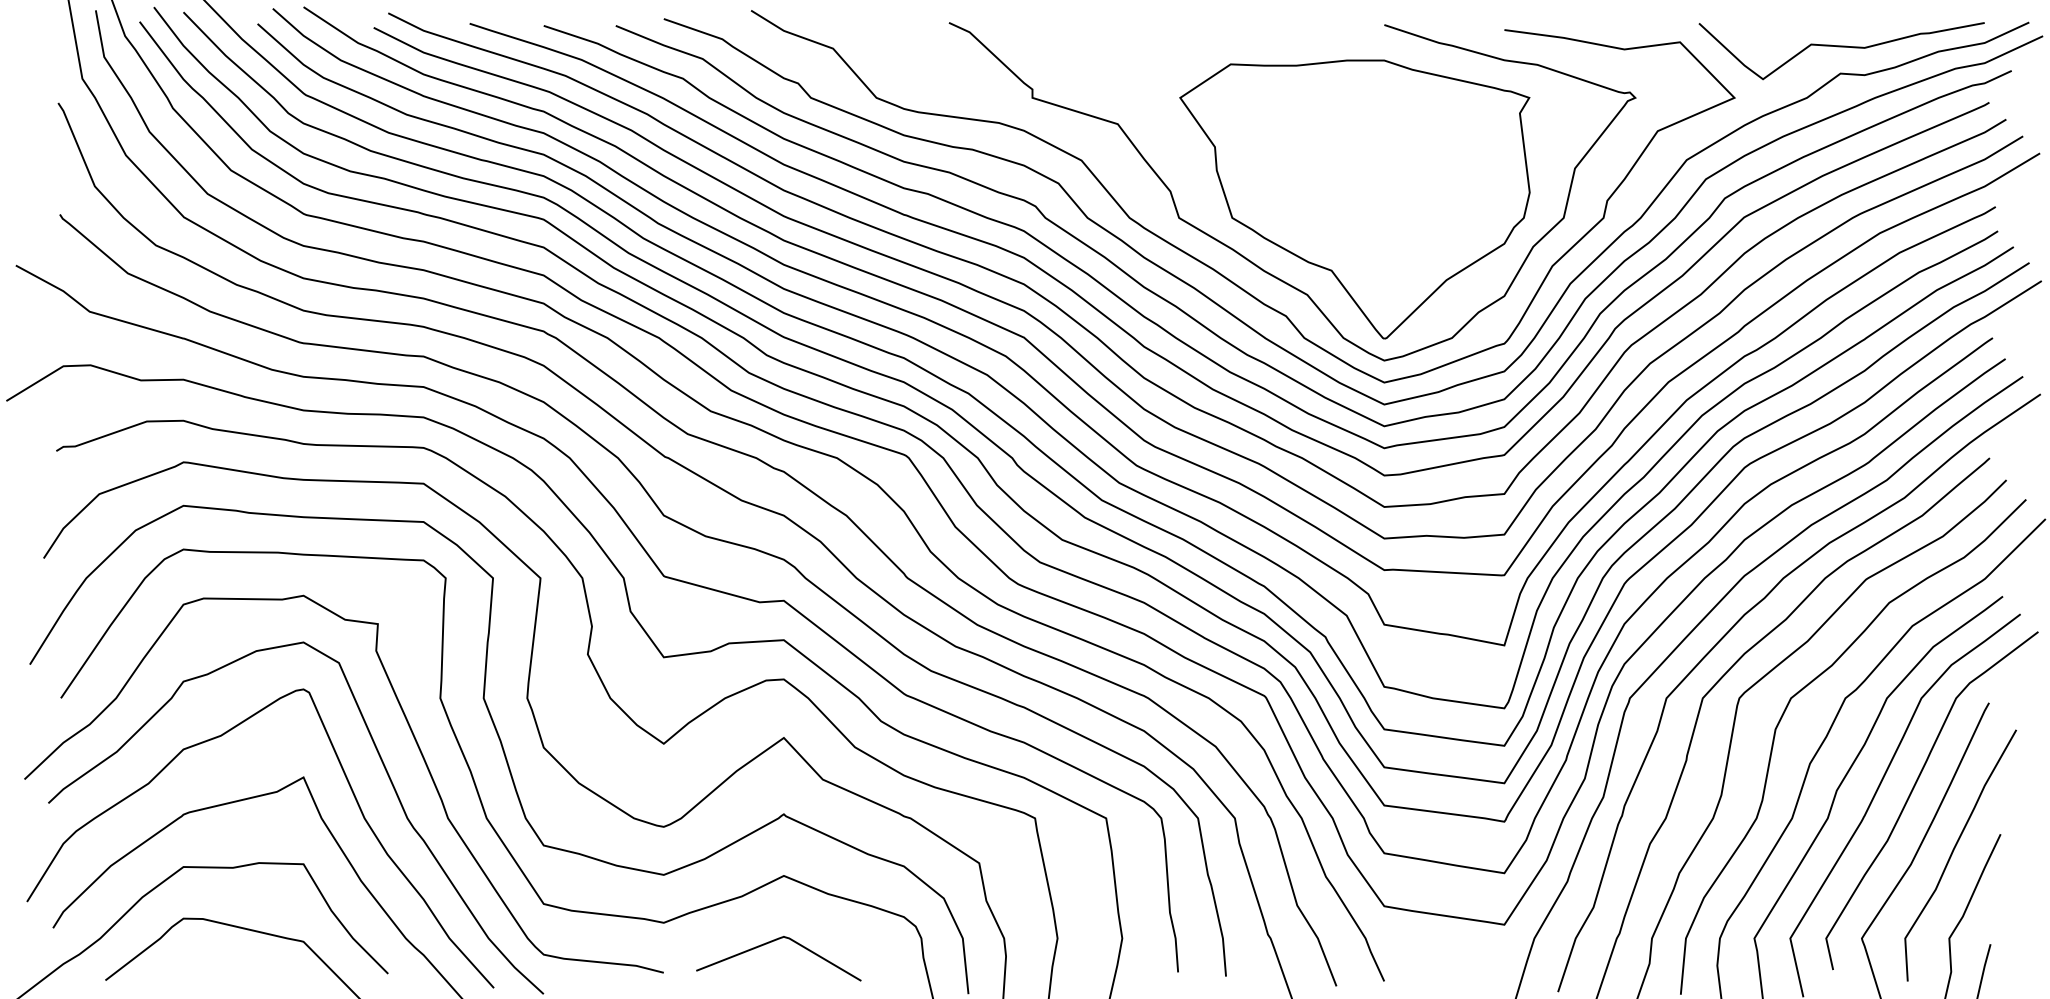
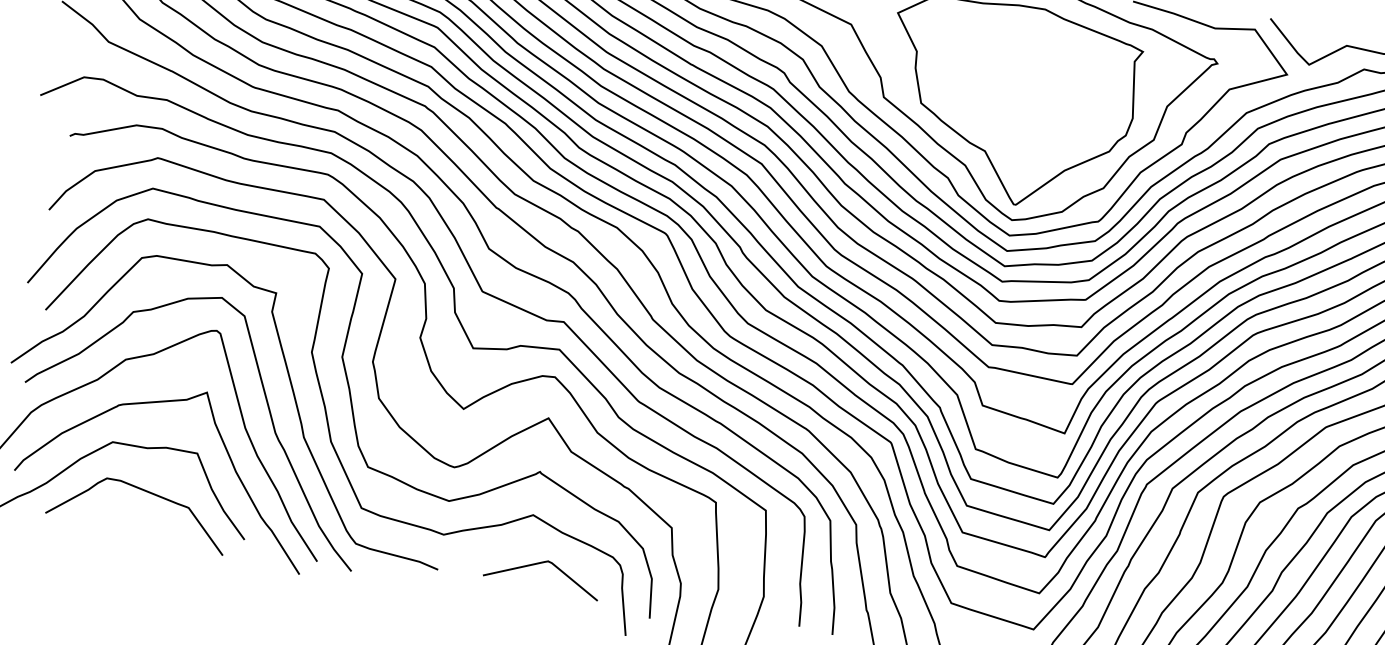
curve: (772, 942) -> (539, 564), moved

